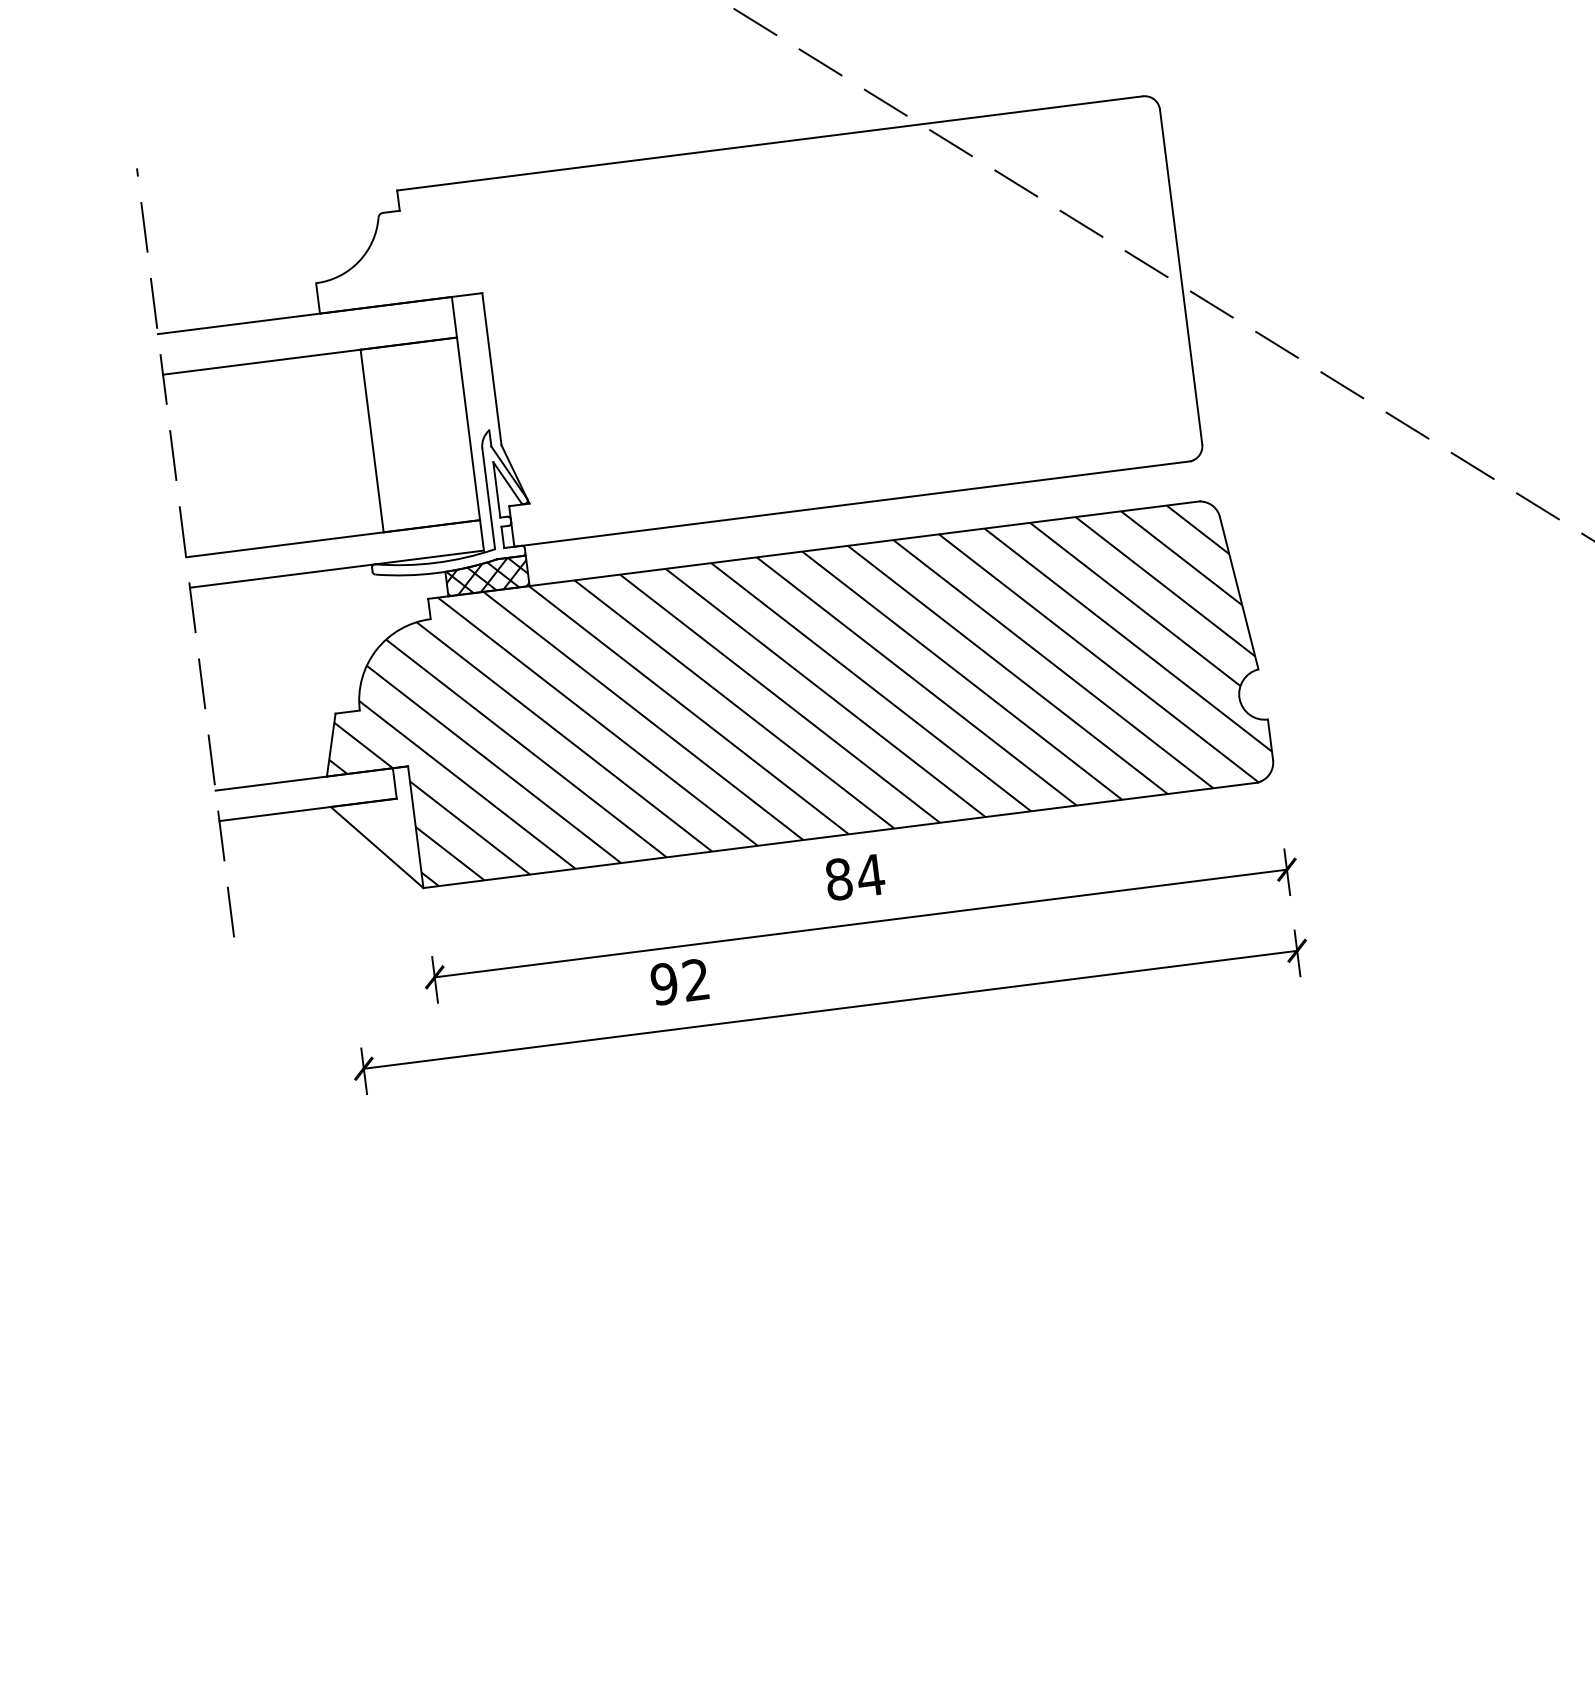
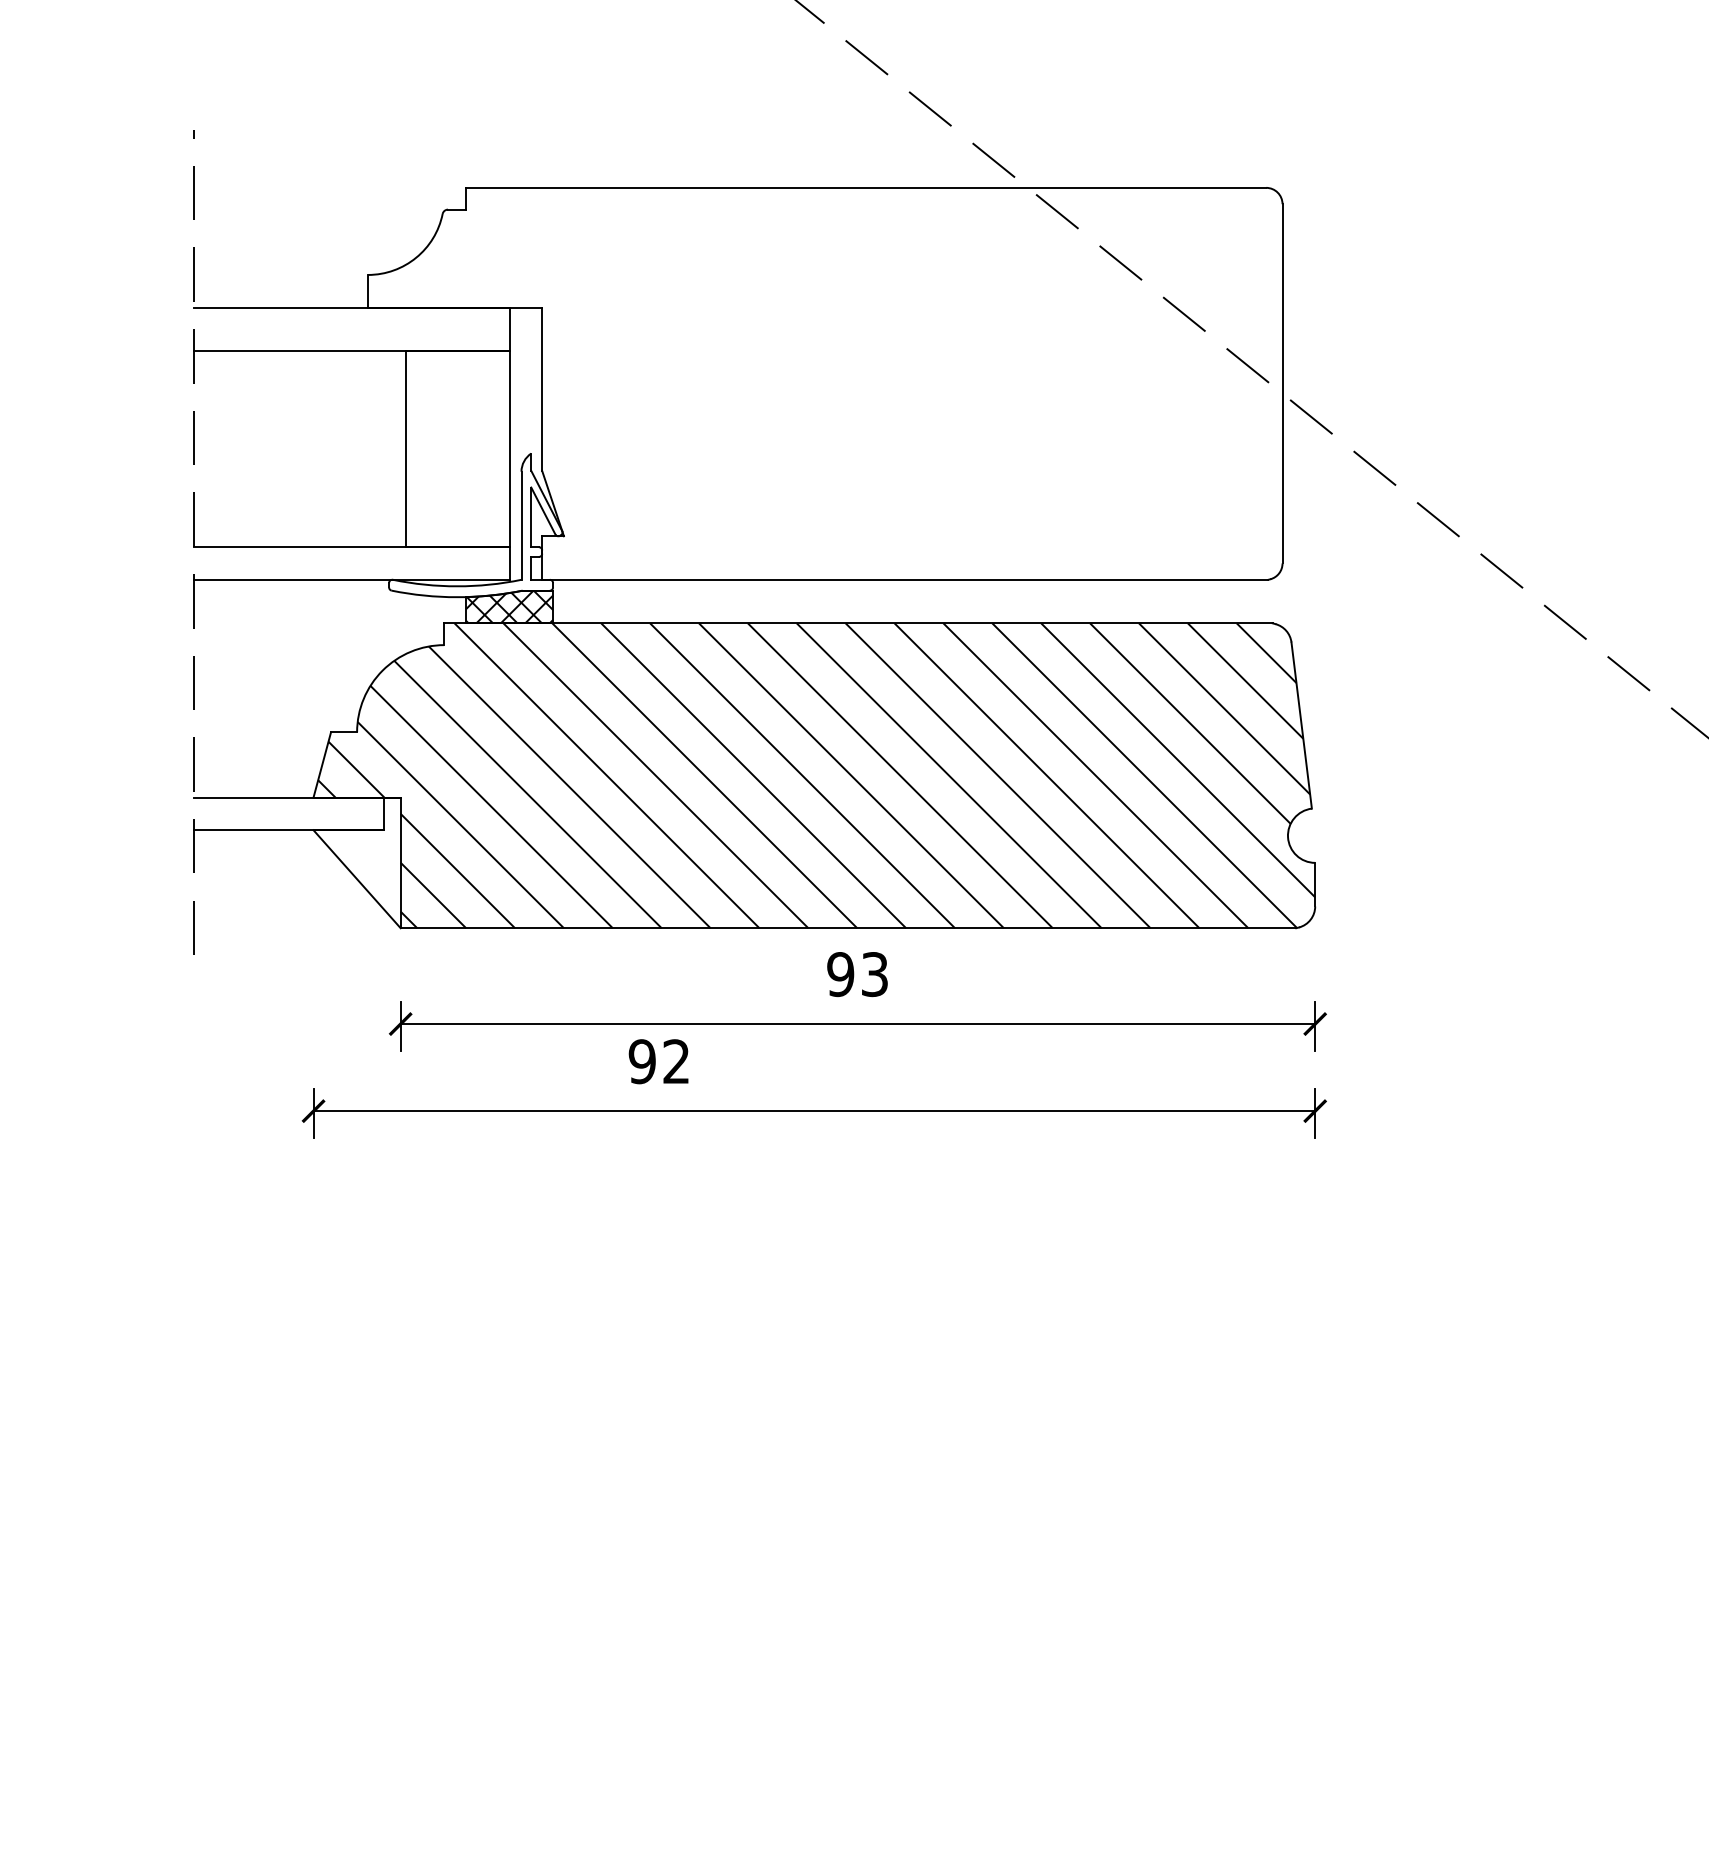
text: (855, 877) -> (858, 974), 84 -> 93

